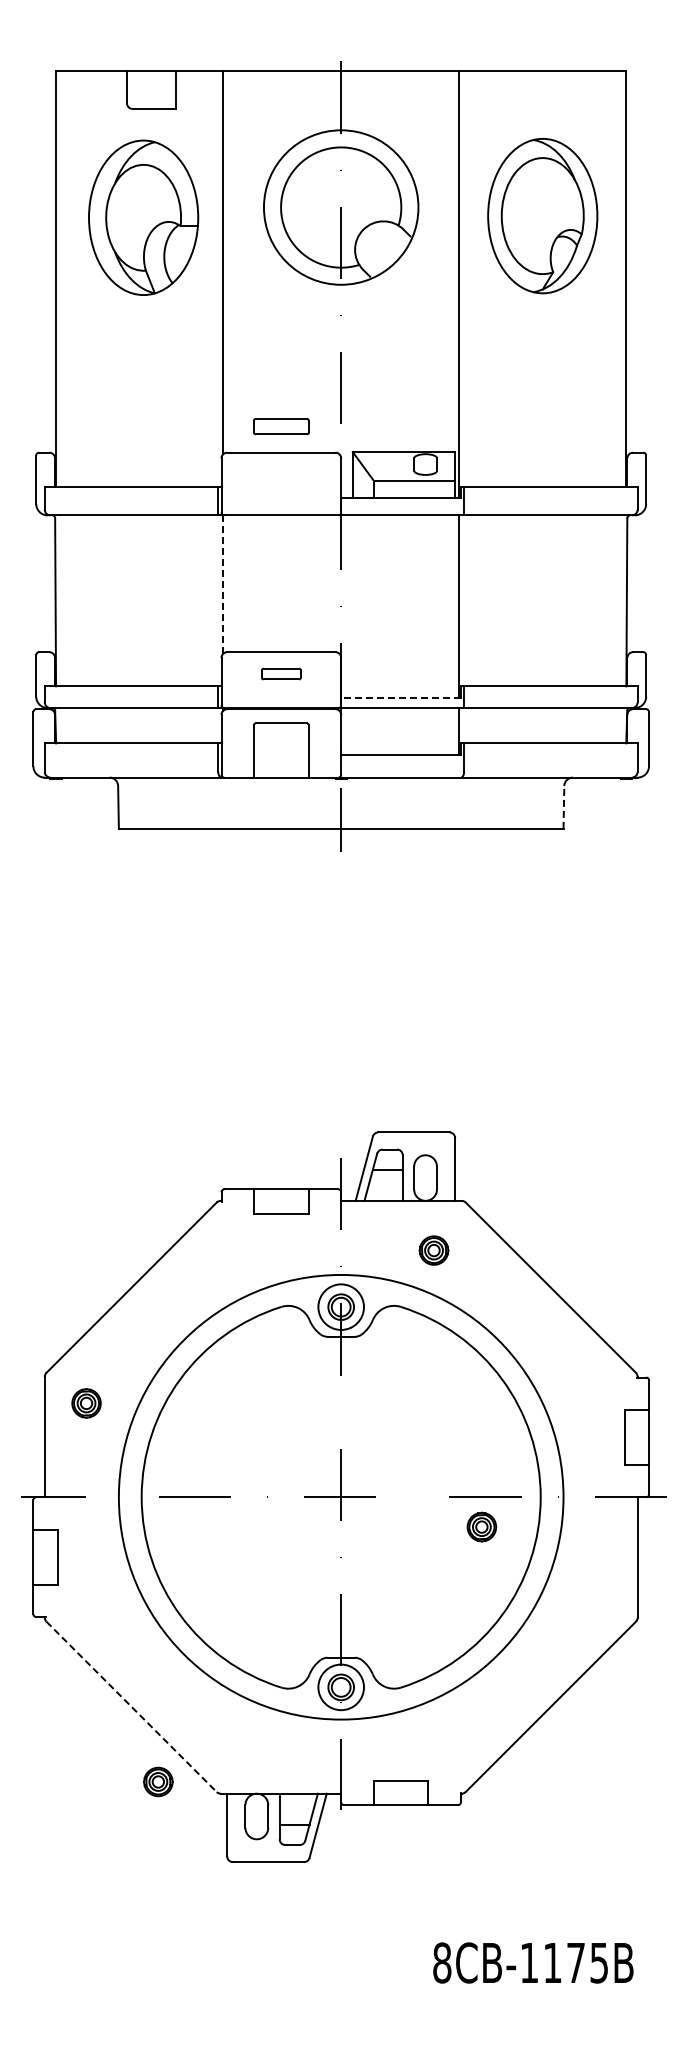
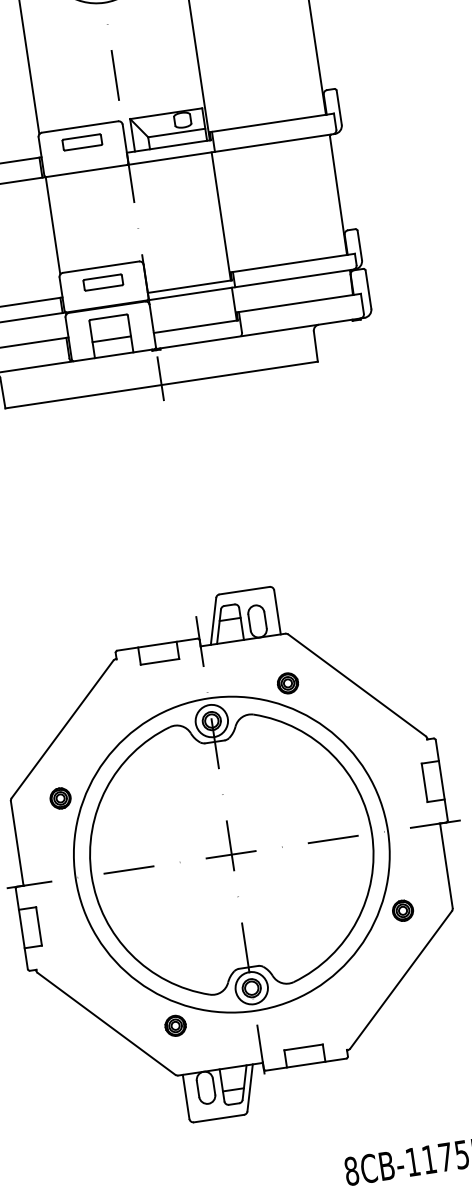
part: (281, 426) -> (82, 142), moved
line: (223, 584) -> (53, 225), dashed -> solid
part: (281, 673) -> (103, 282), size x1.43
line: (401, 697) -> (190, 286), dashed -> solid
line: (280, 754) -> (111, 339), added
line: (563, 806) -> (315, 345), dashed -> solid
part: (433, 1250) -> (287, 683), moved
part: (86, 1403) -> (60, 798), moved
part: (481, 1526) -> (402, 910), moved
line: (131, 1707) -> (106, 1024), dashed -> solid
part: (158, 1781) -> (175, 1025), moved

